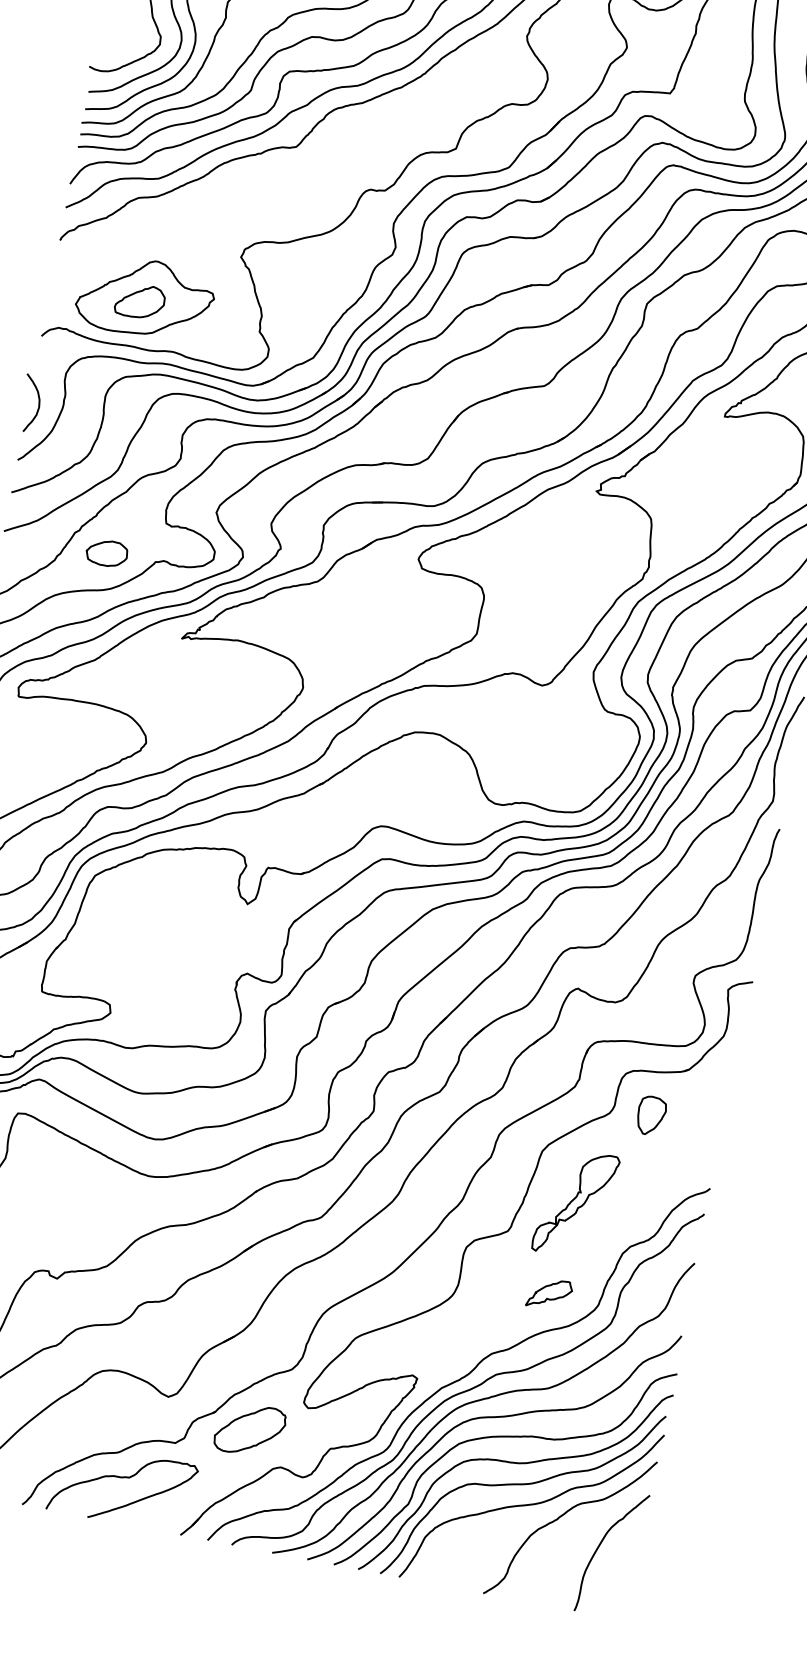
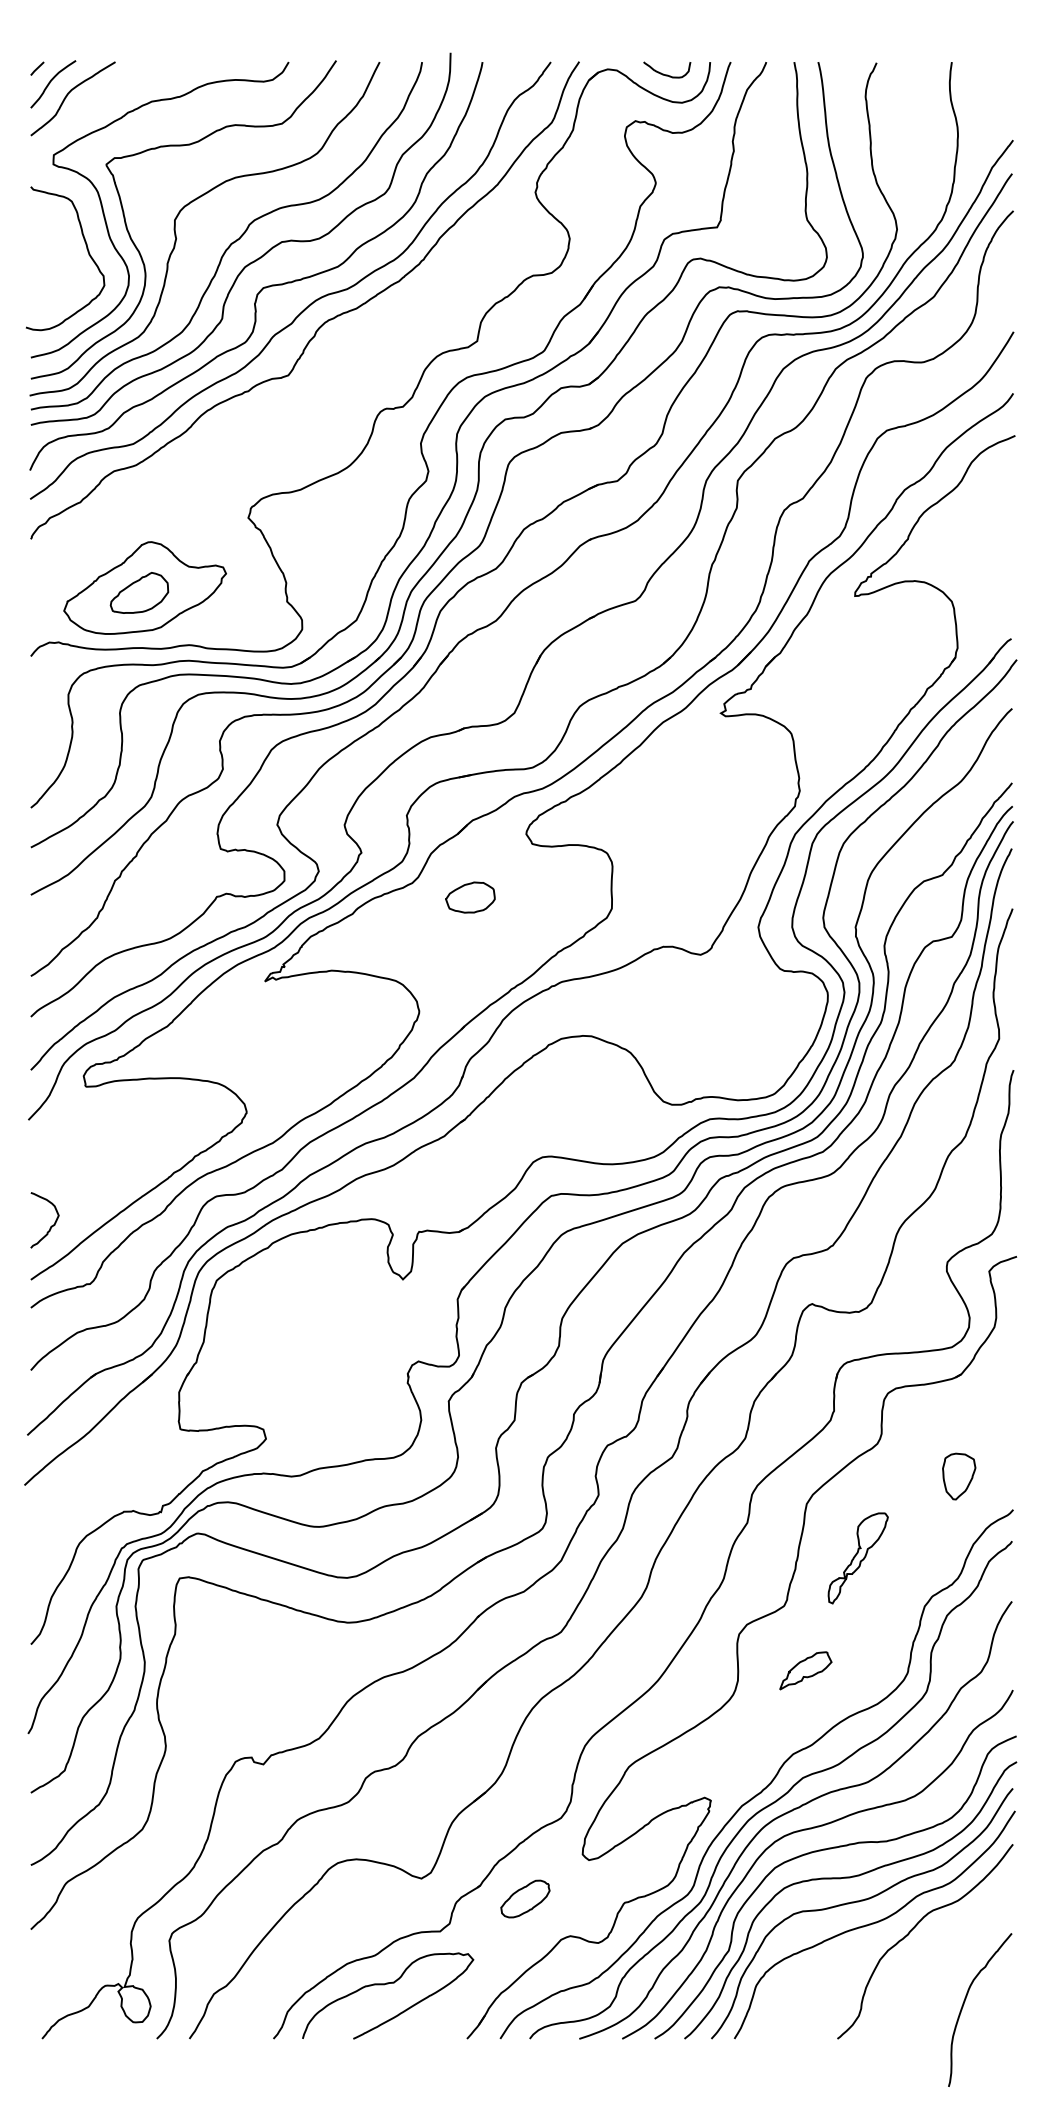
curve: (38, 403) -> (42, 736), removed
part: (107, 553) -> (470, 897), moved
part: (651, 1115) -> (959, 1476), moved
part: (576, 1204) -> (858, 1558), size x0.7
part: (549, 1293) -> (805, 1670), moved
part: (250, 1429) -> (525, 1898), size x0.6
curve: (600, 1546) -> (964, 2004), moved

